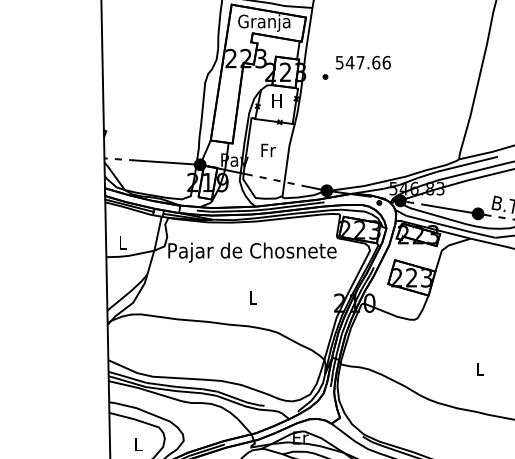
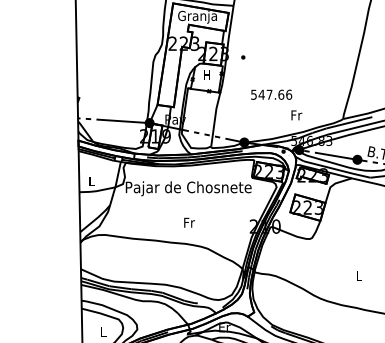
text: (363, 62) -> (271, 94), moved
text: (268, 150) -> (296, 115), moved
text: (253, 297) -> (189, 222), L -> Fr

